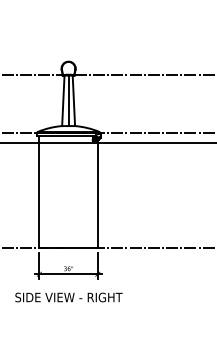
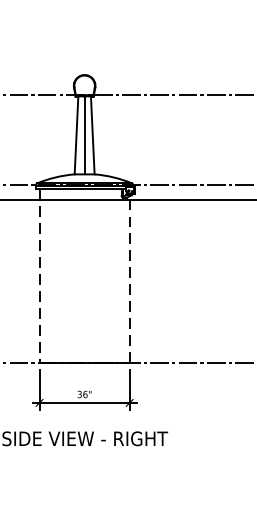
line: (39, 192) -> (39, 276), solid -> dashed
line: (97, 193) -> (129, 278), solid -> dashed

